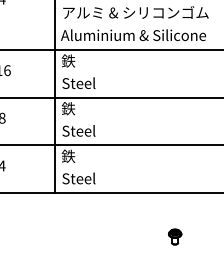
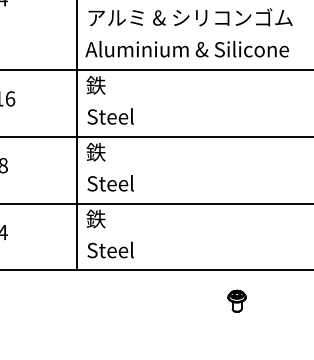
part: (175, 236) -> (237, 300), moved

